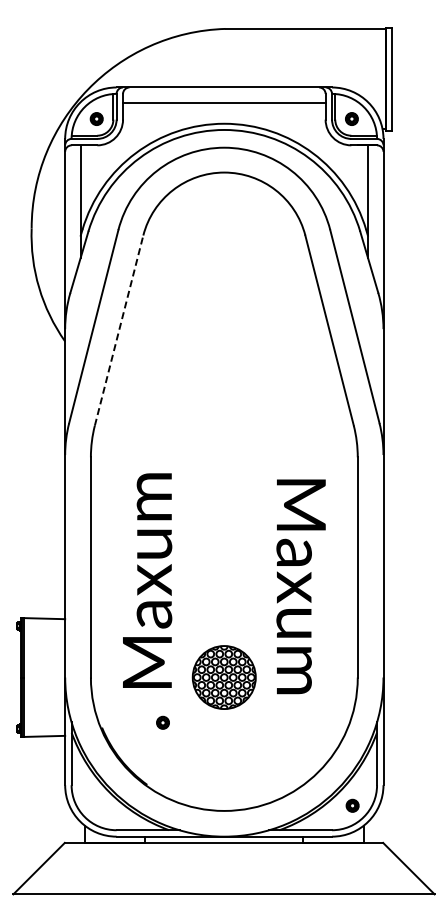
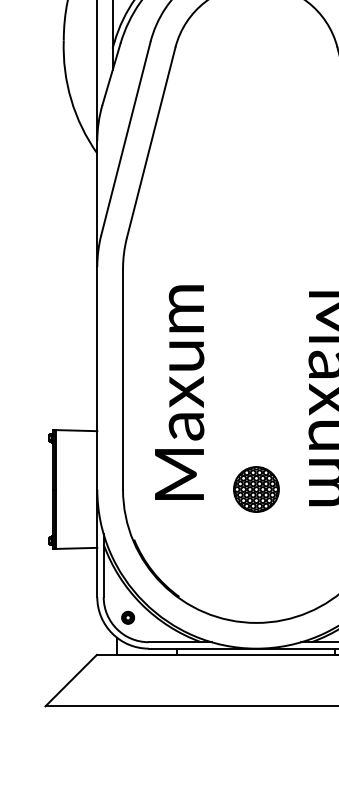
line: (119, 330) -> (151, 142), dashed -> solid
part: (224, 677) -> (256, 489), size x0.71
part: (162, 722) -> (127, 617), moved

